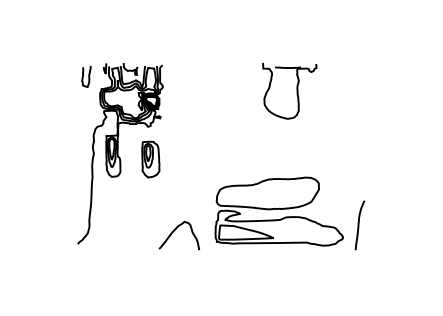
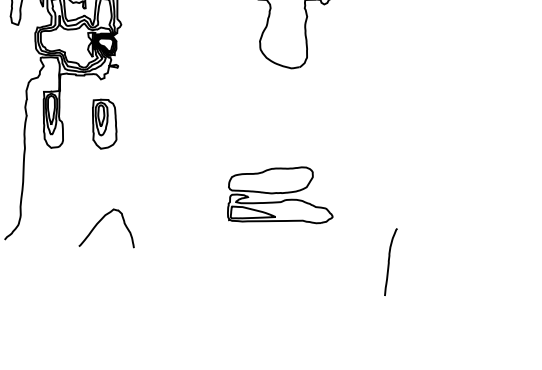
part: (278, 211) -> (279, 195), size x0.6
curve: (359, 225) -> (390, 262), moved
curve: (174, 231) -> (100, 222), moved

